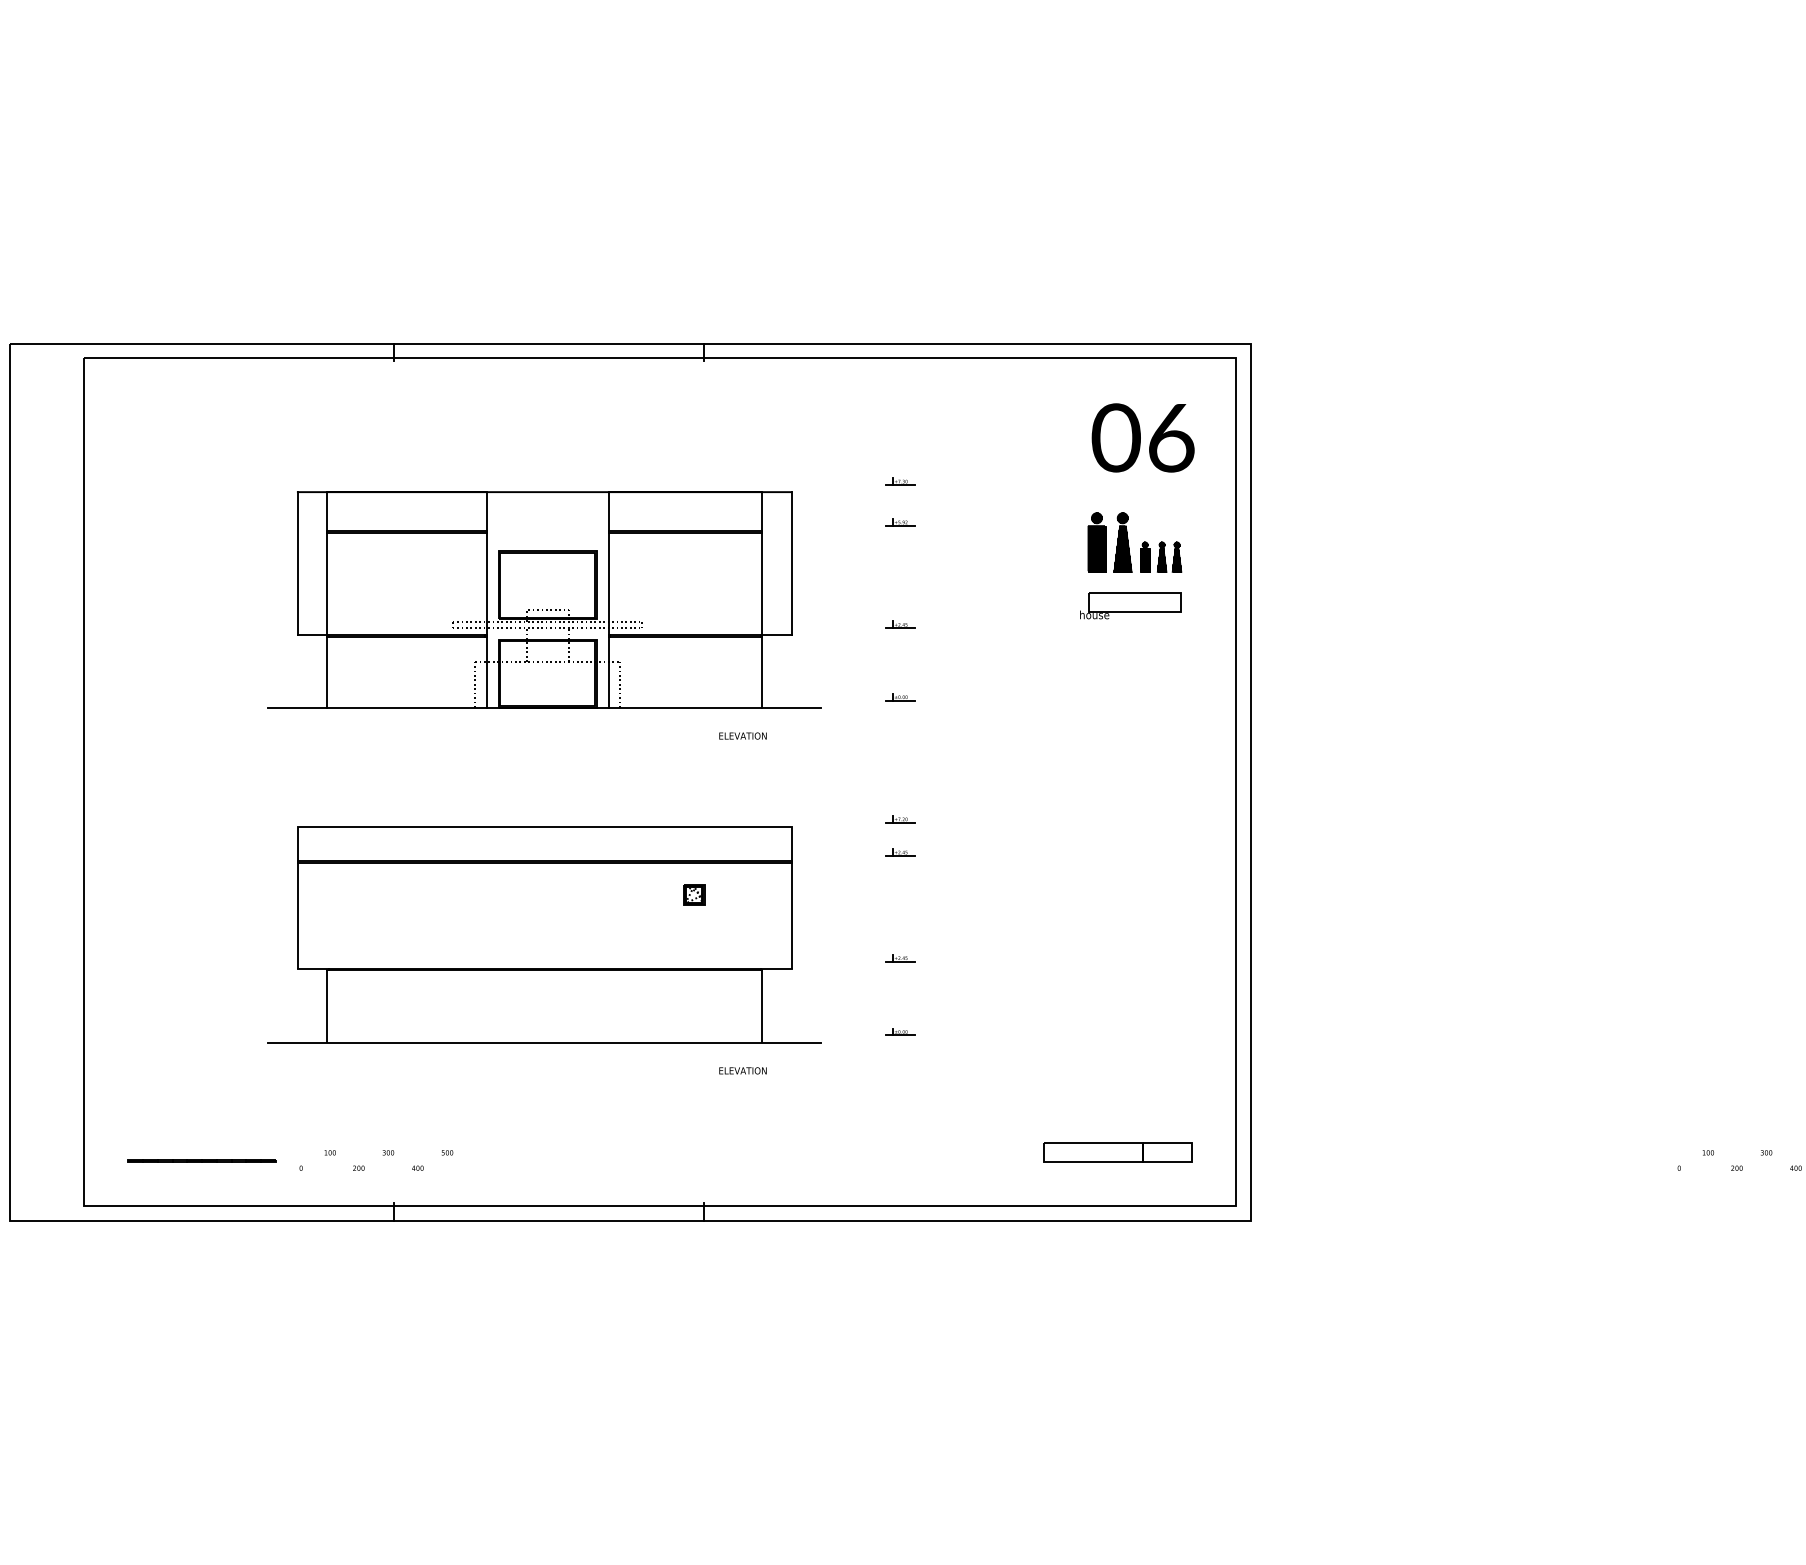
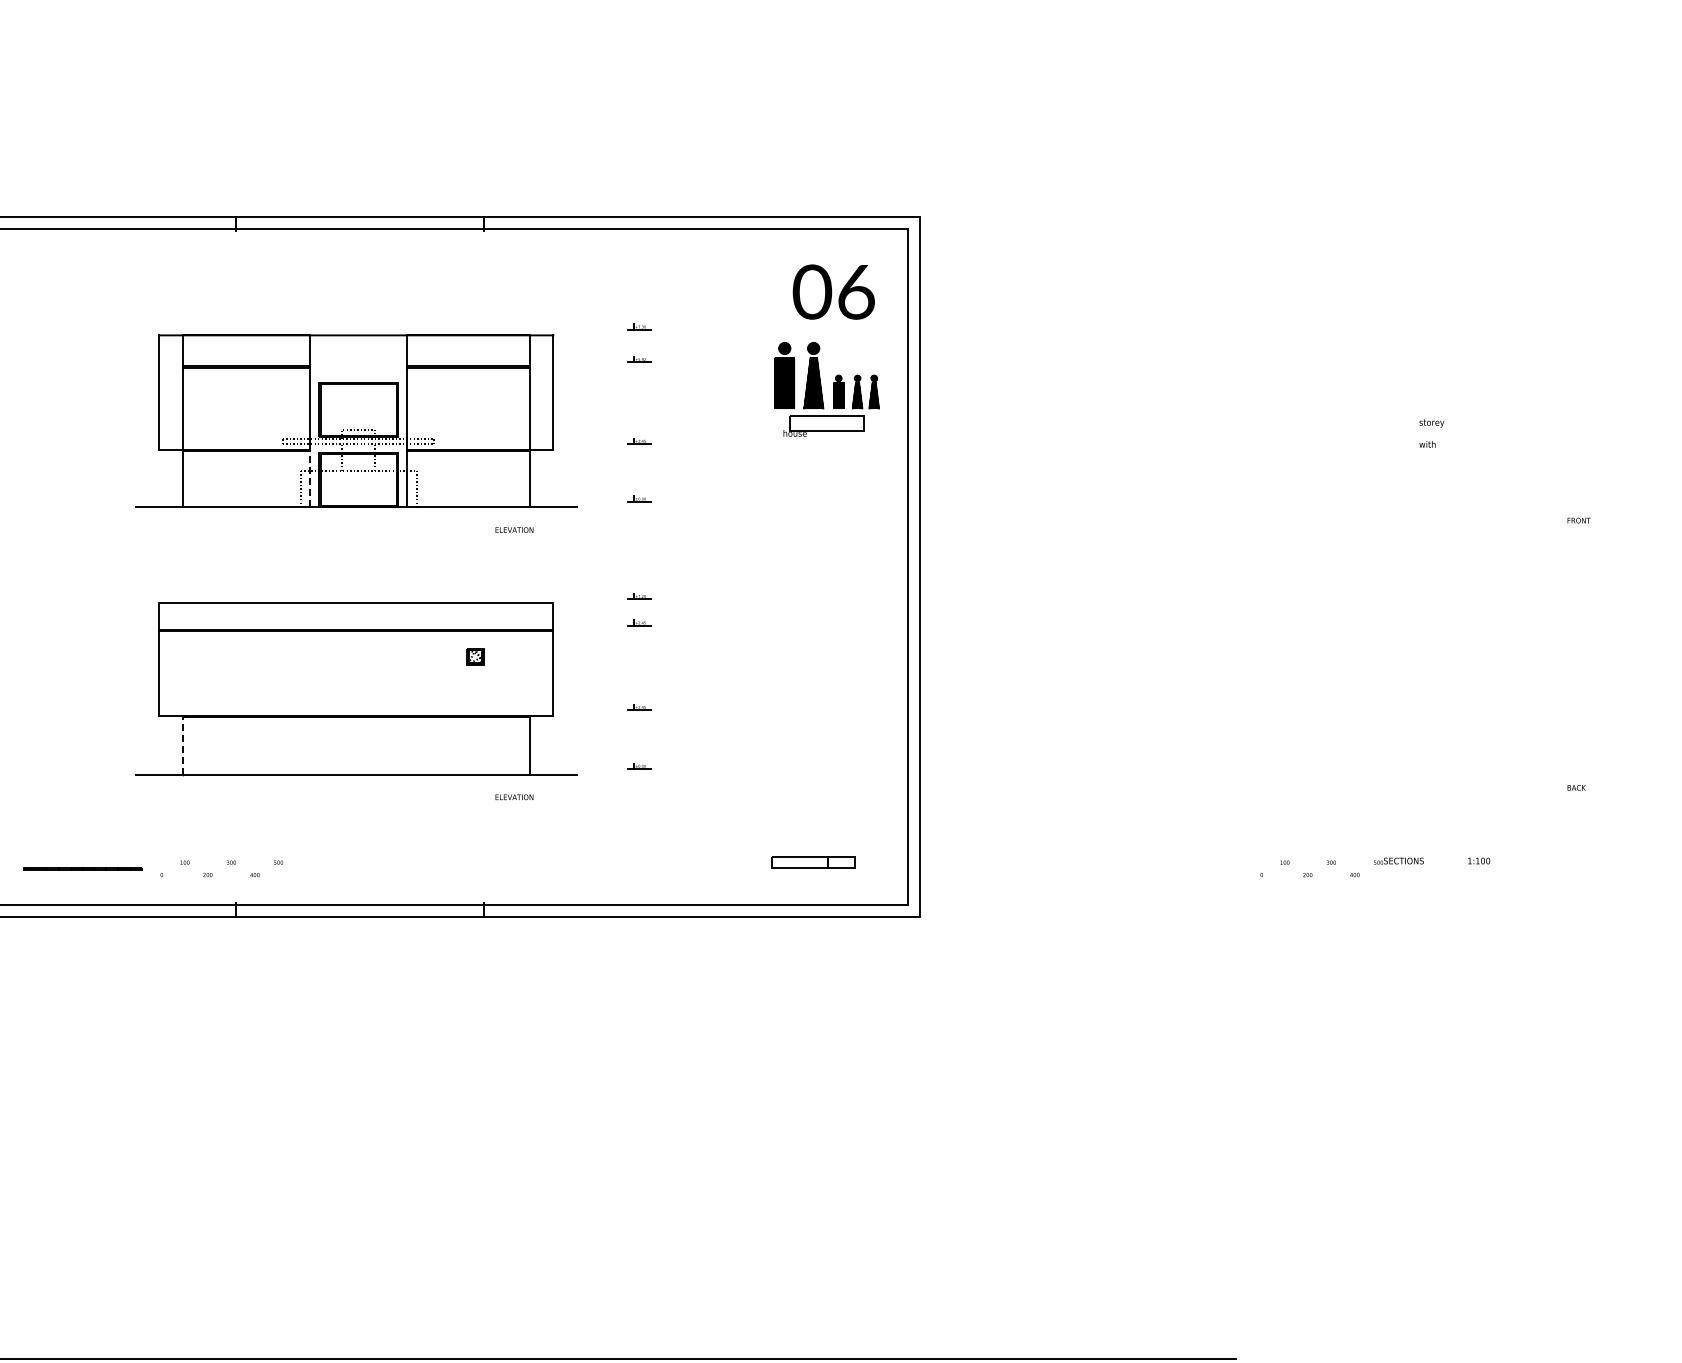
part: (1135, 542) -> (827, 375), size x1.4
line: (487, 671) -> (310, 478), solid -> dashed
line: (327, 1005) -> (182, 745), solid -> dashed
part: (1117, 1152) -> (813, 862), size x0.7

